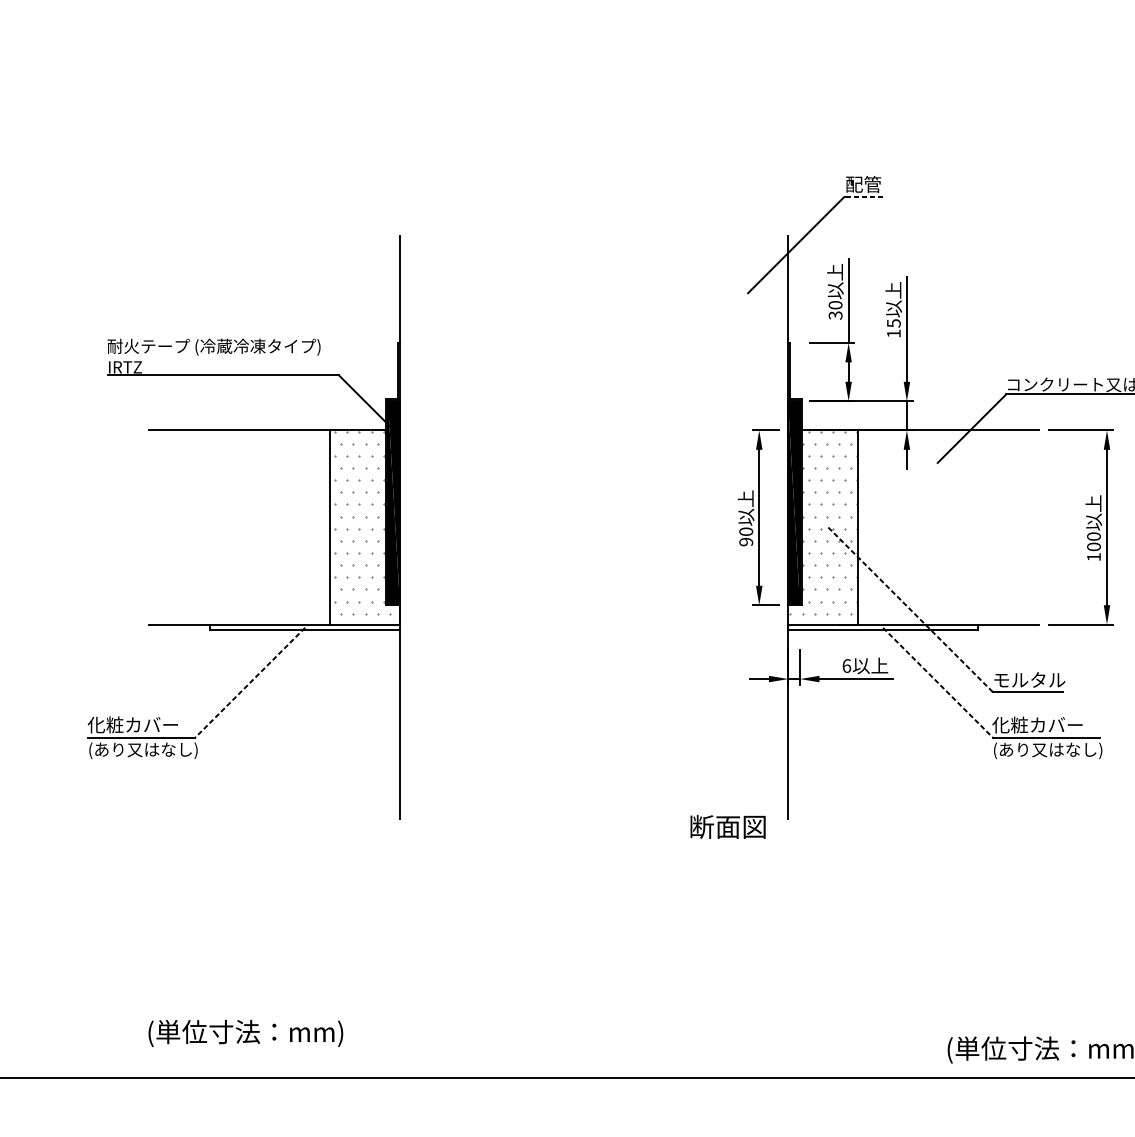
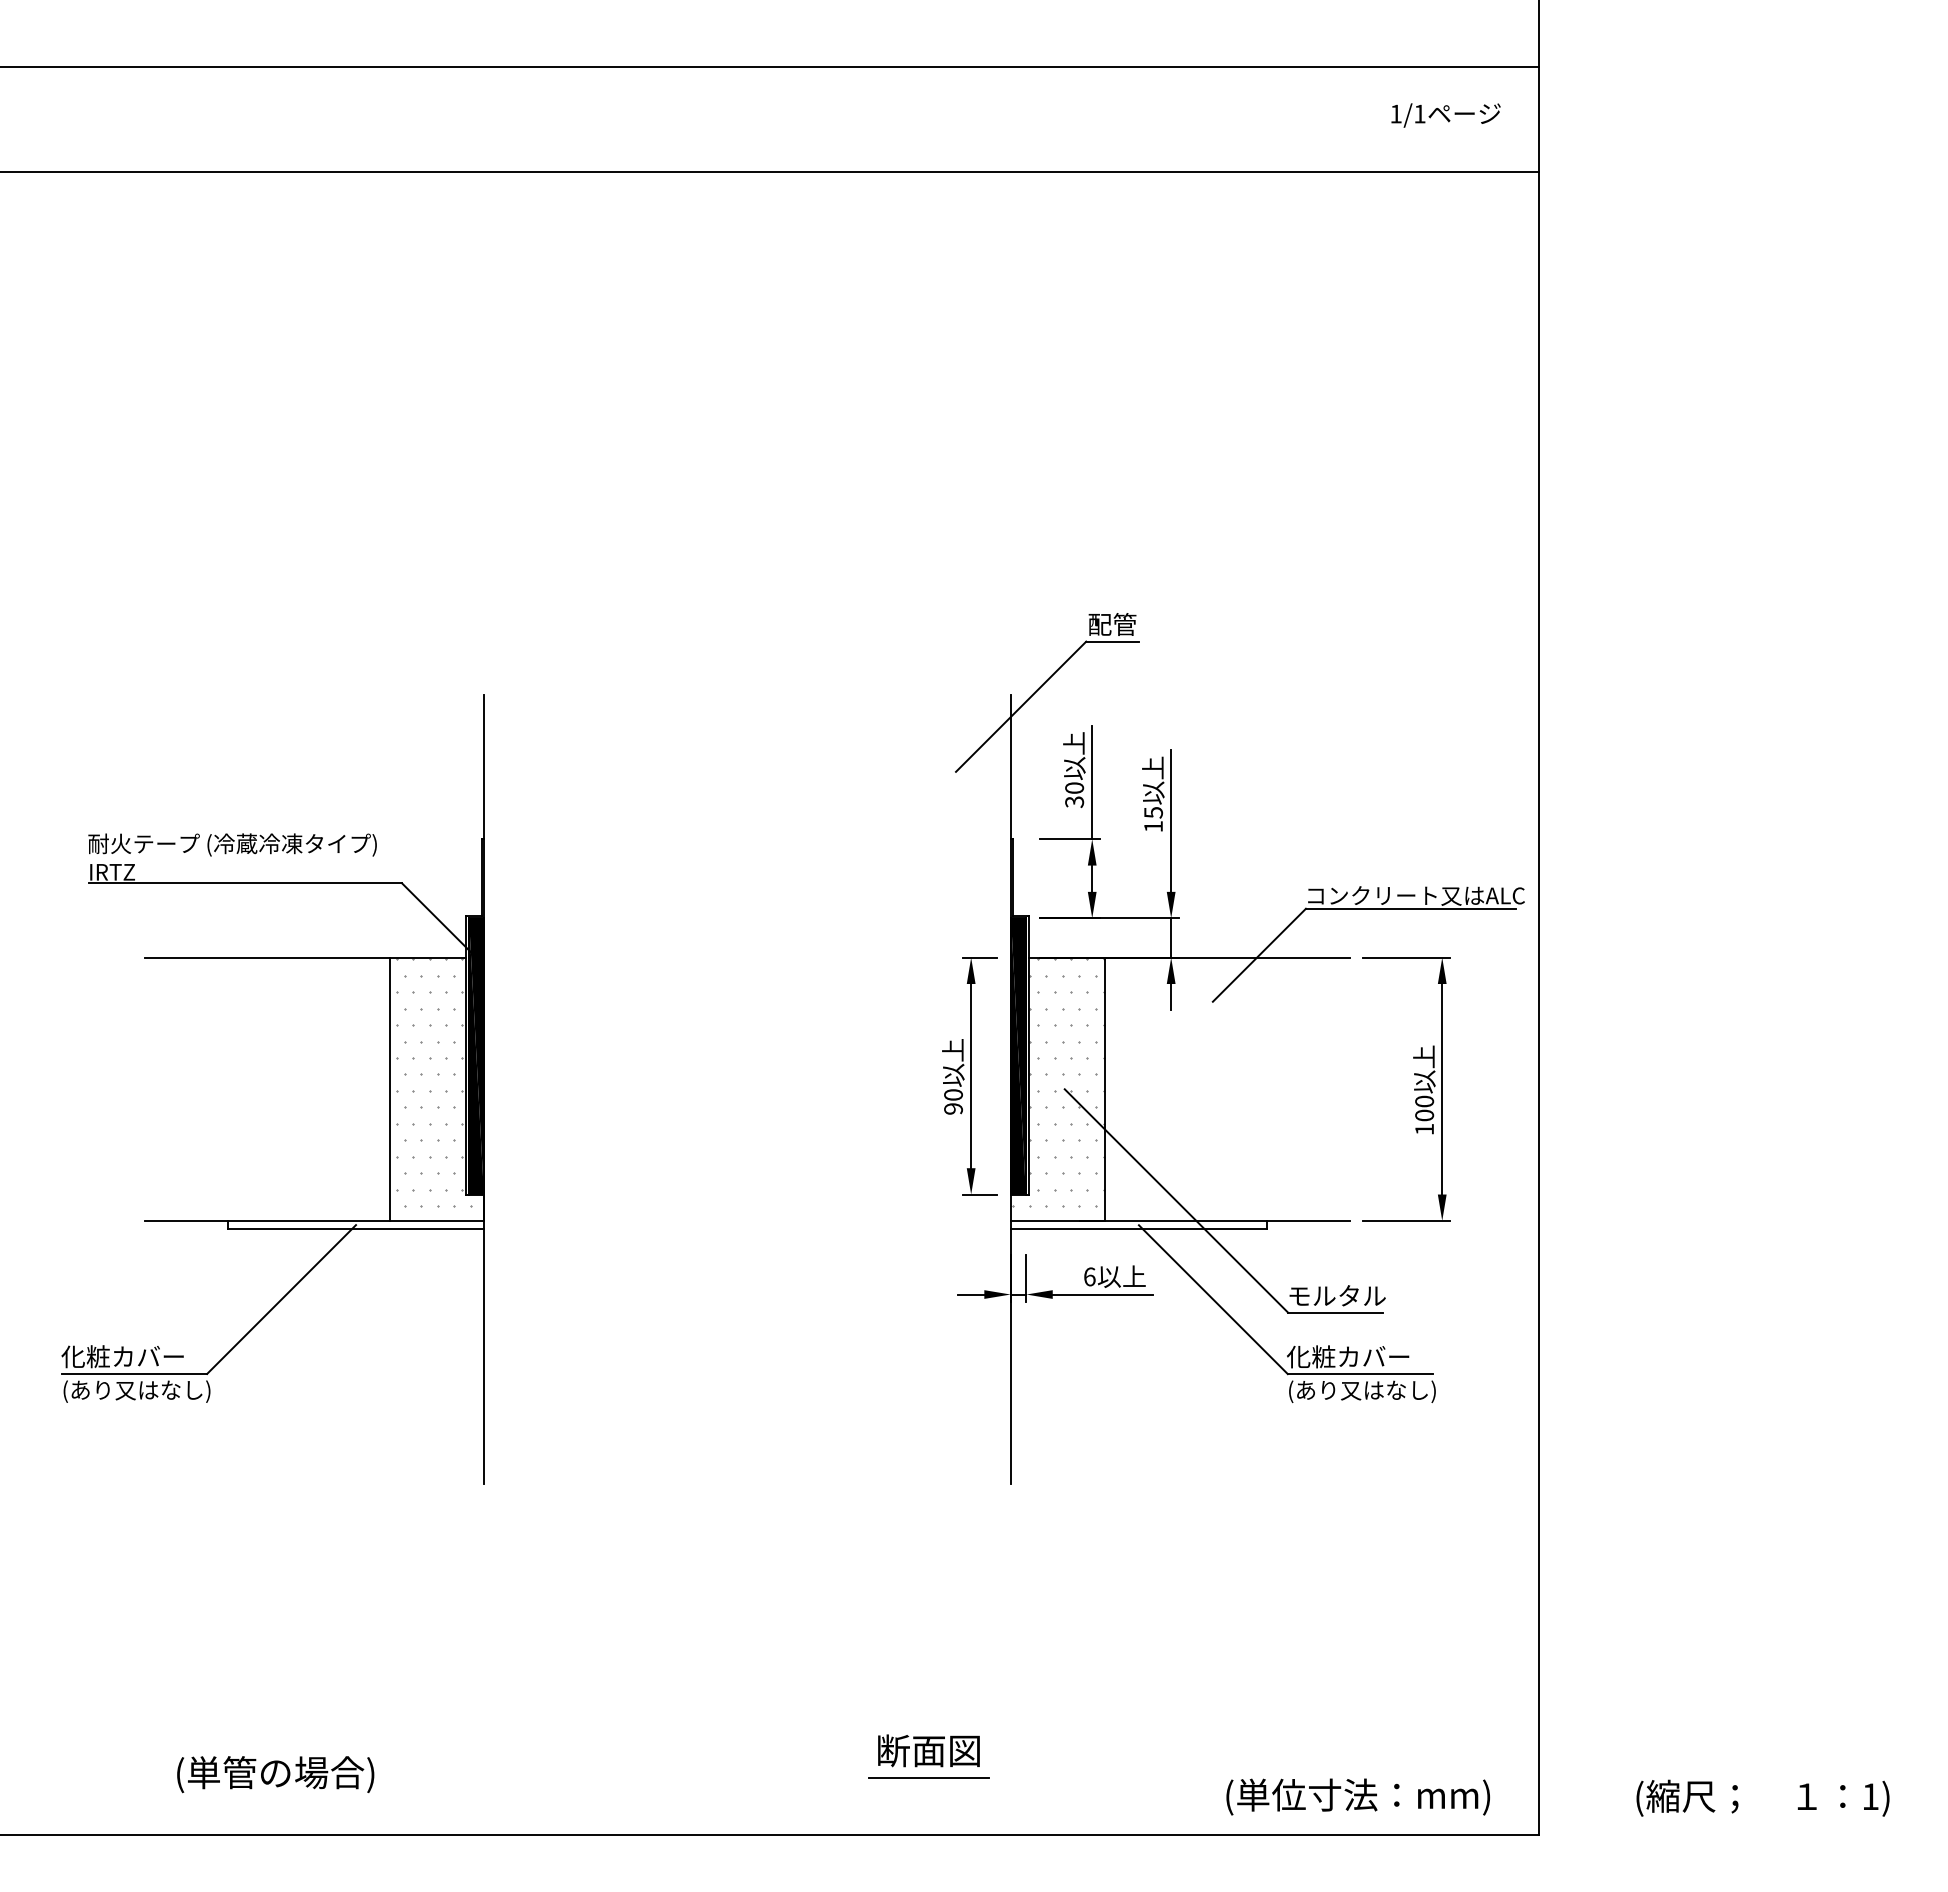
line: (863, 196) -> (1112, 641), dashed -> solid
line: (910, 609) -> (1176, 1200), dashed -> solid
line: (250, 682) -> (281, 1299), dashed -> solid
line: (938, 683) -> (1213, 1300), dashed -> solid
text: (727, 826) -> (928, 1750), moved
text: (245, 1033) -> (275, 1774), (単位寸法：mm) -> (単管の場合)
line: (727, 1035) -> (928, 1777), added

